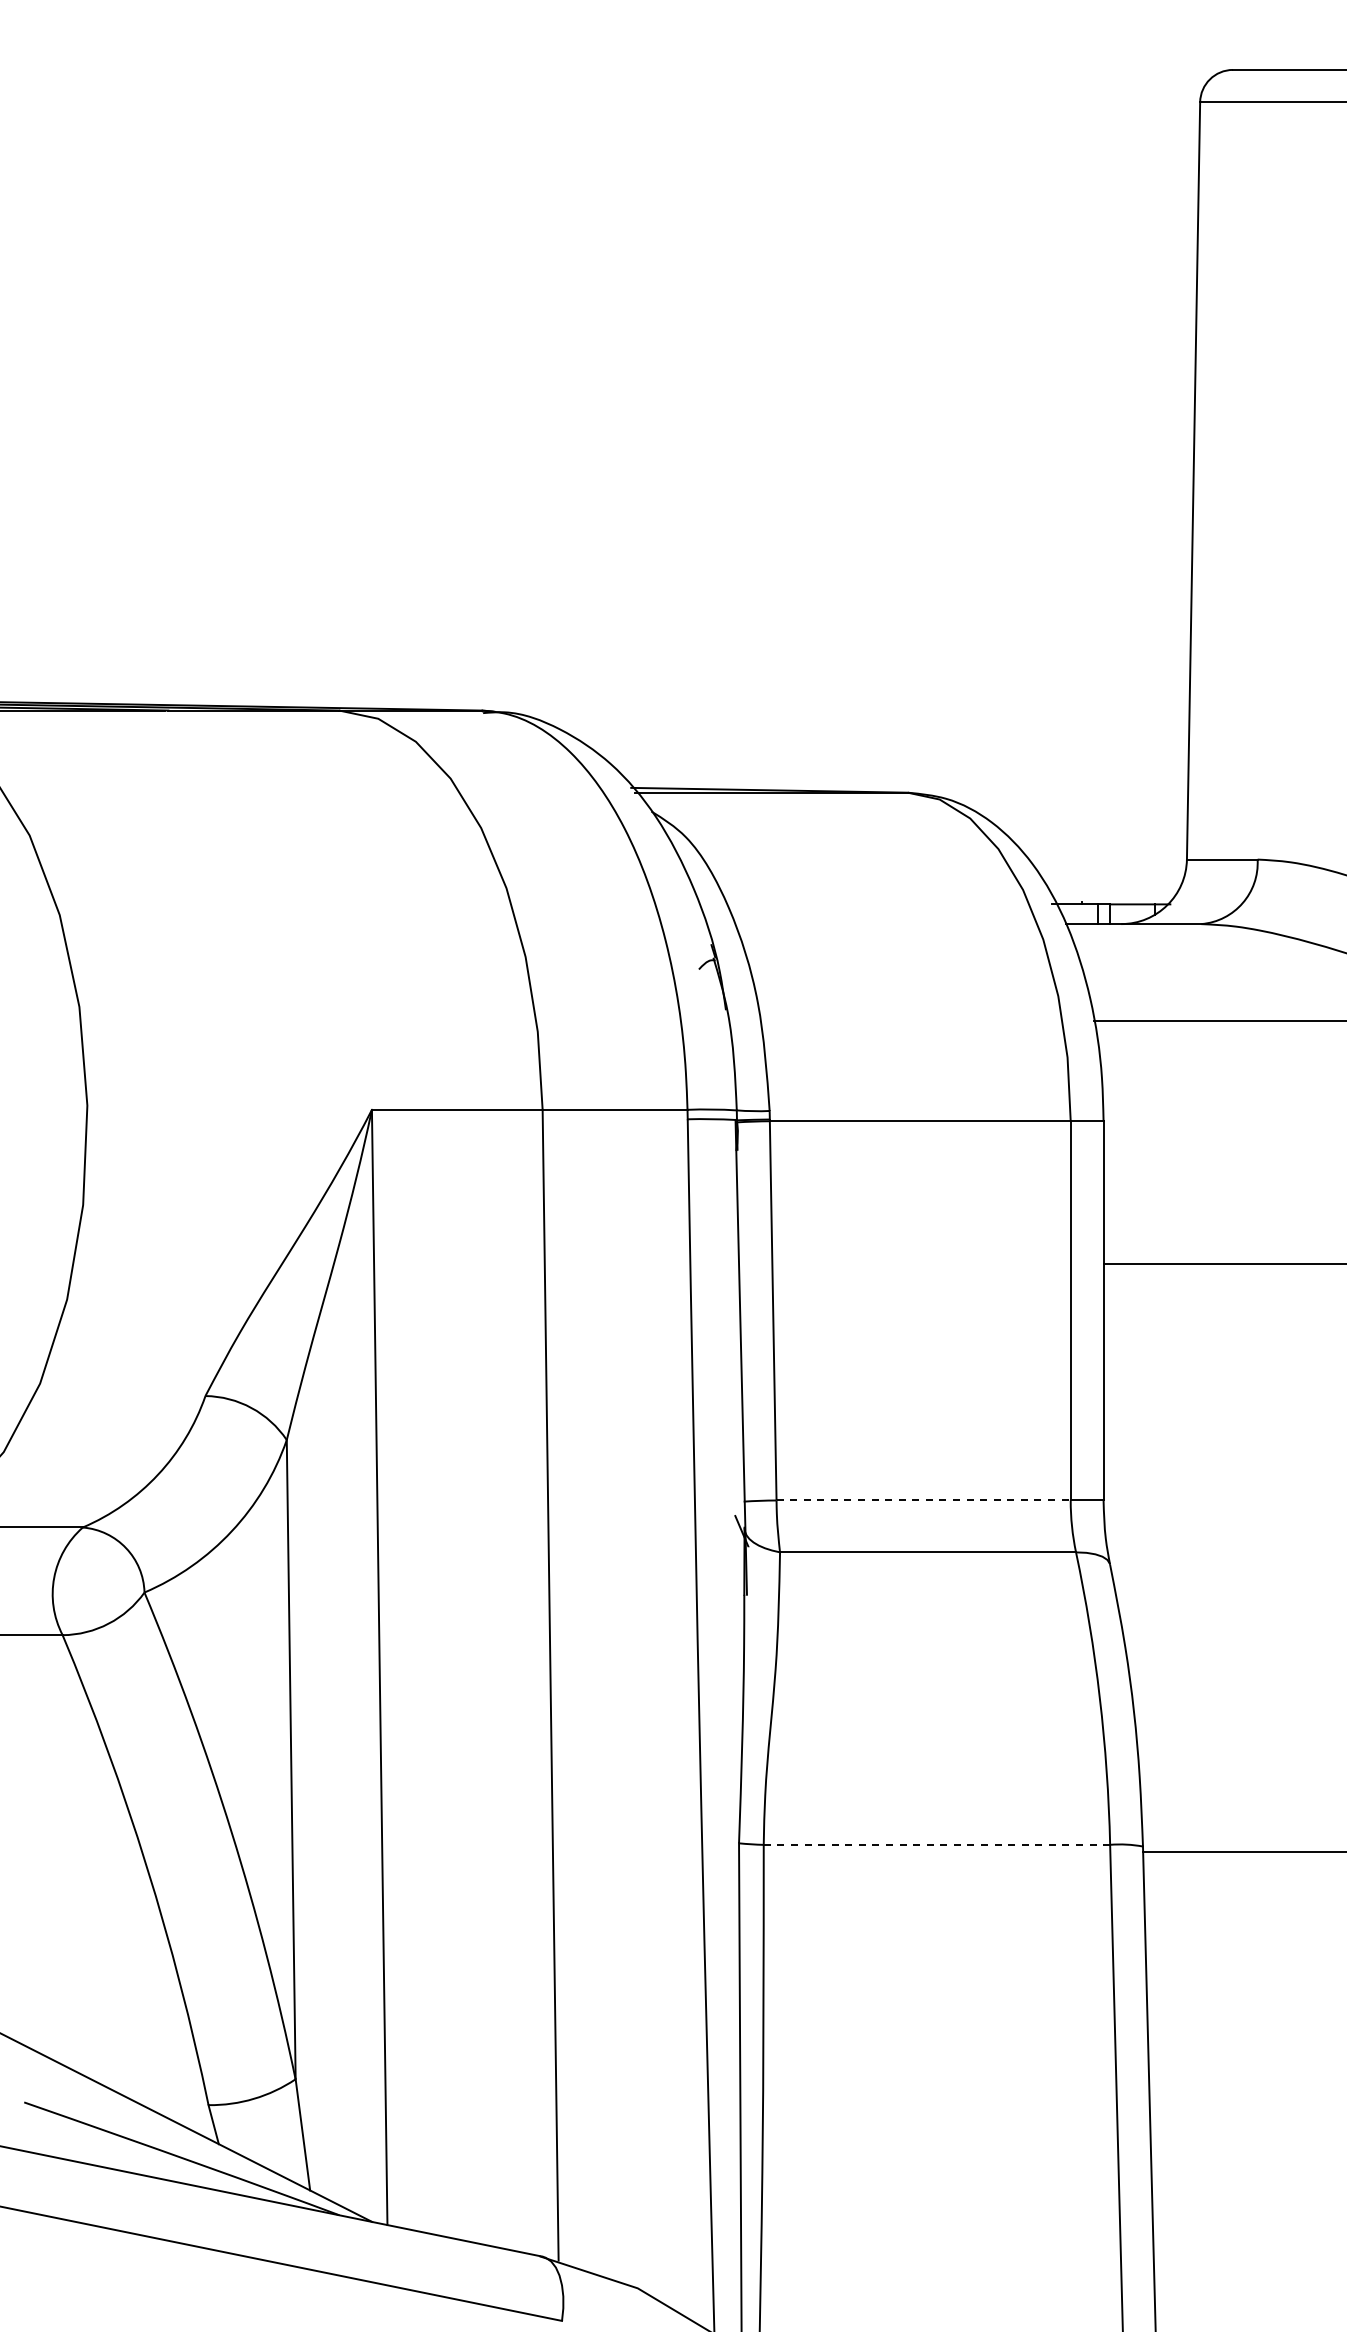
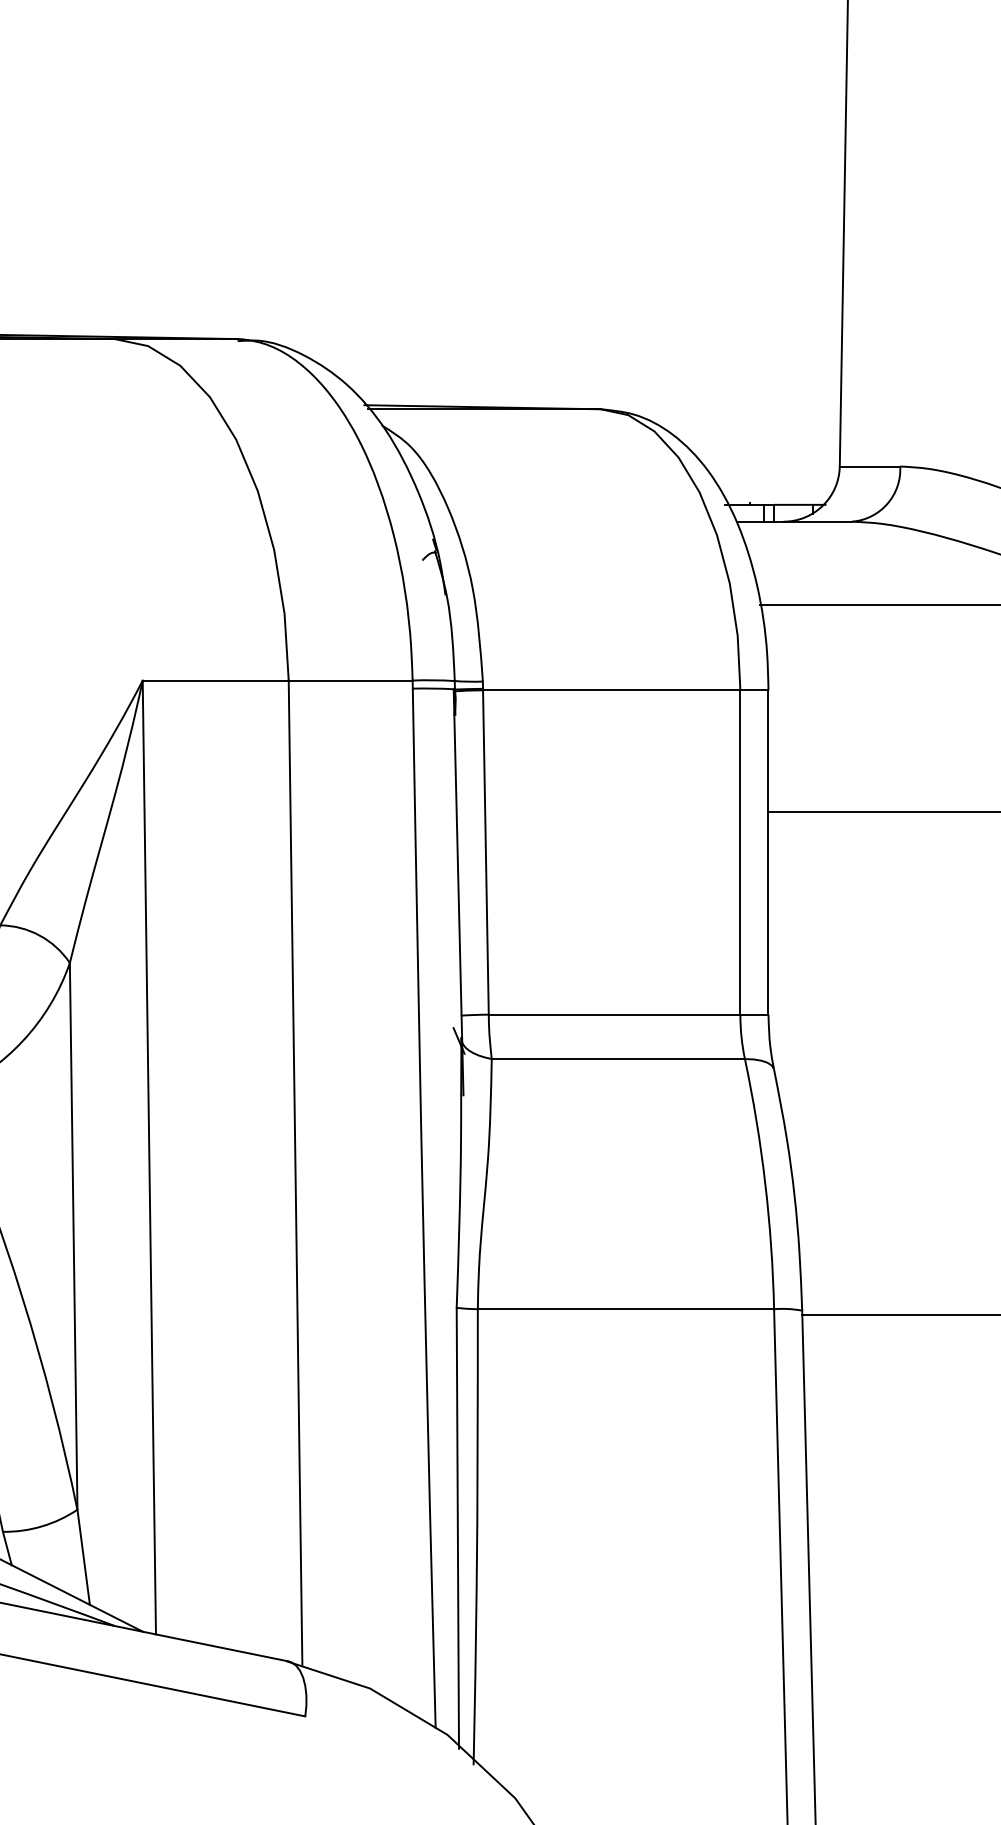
line: (924, 1500) -> (615, 1014), dashed -> solid
line: (936, 1844) -> (625, 1308), dashed -> solid

